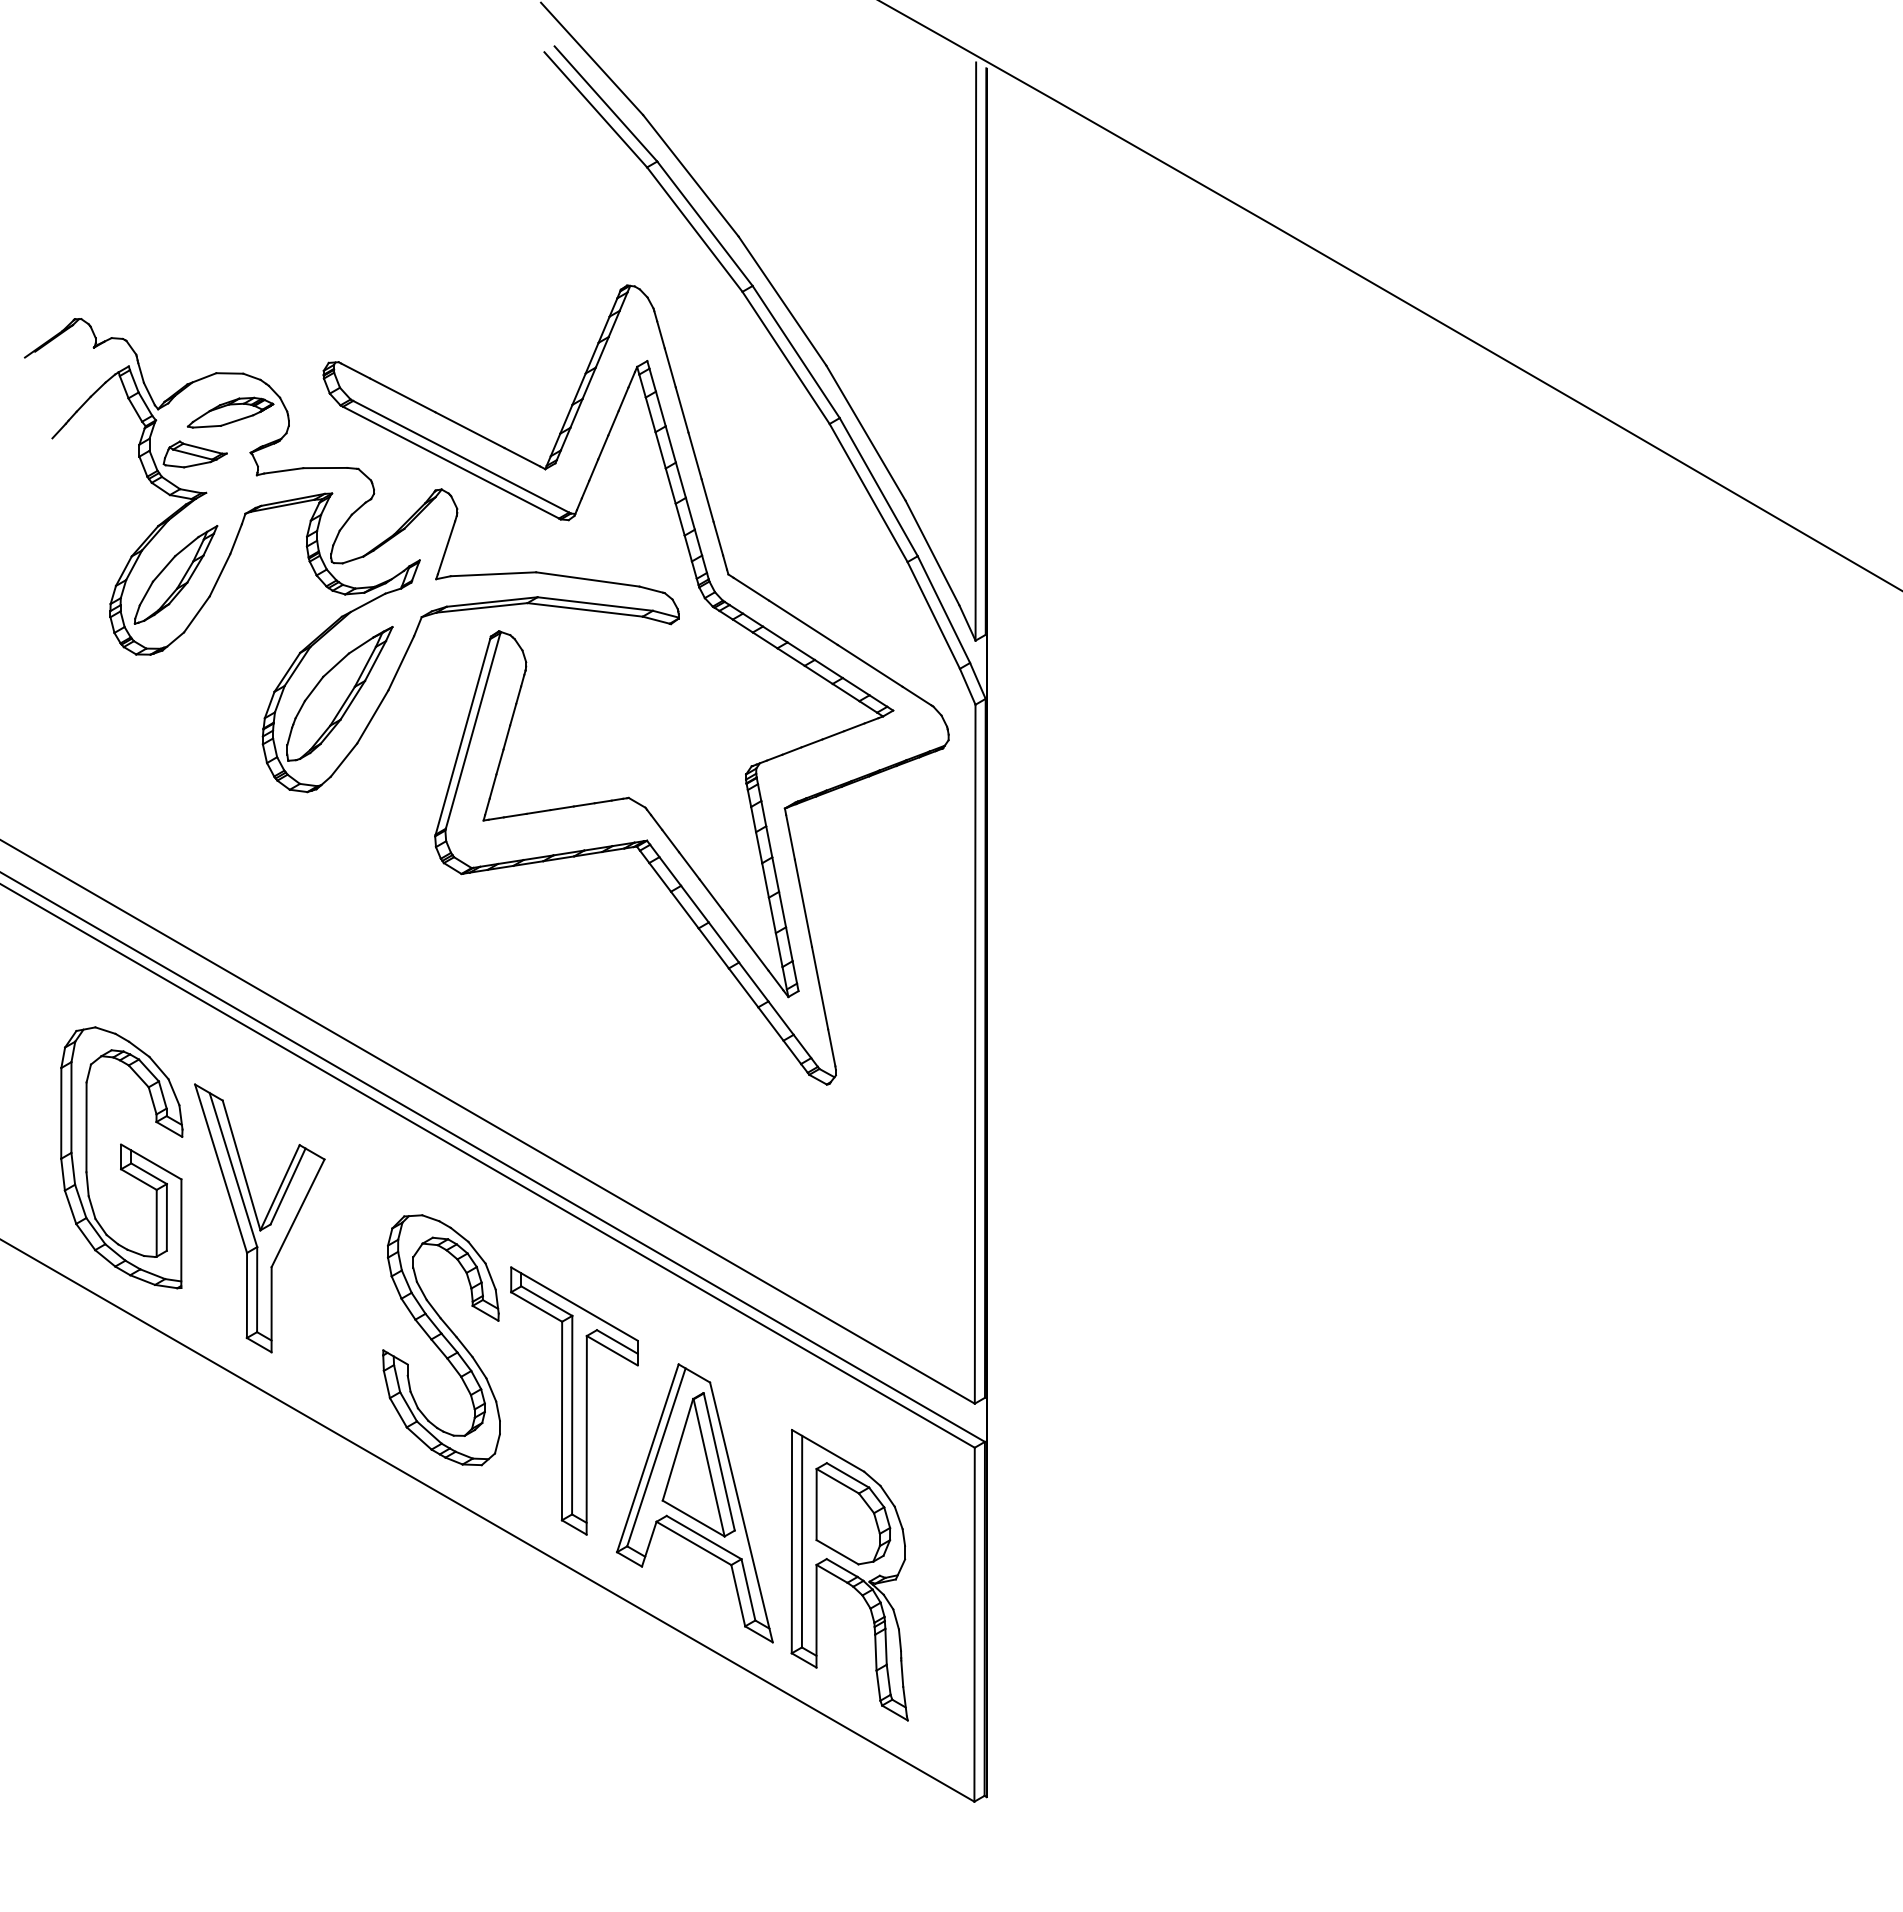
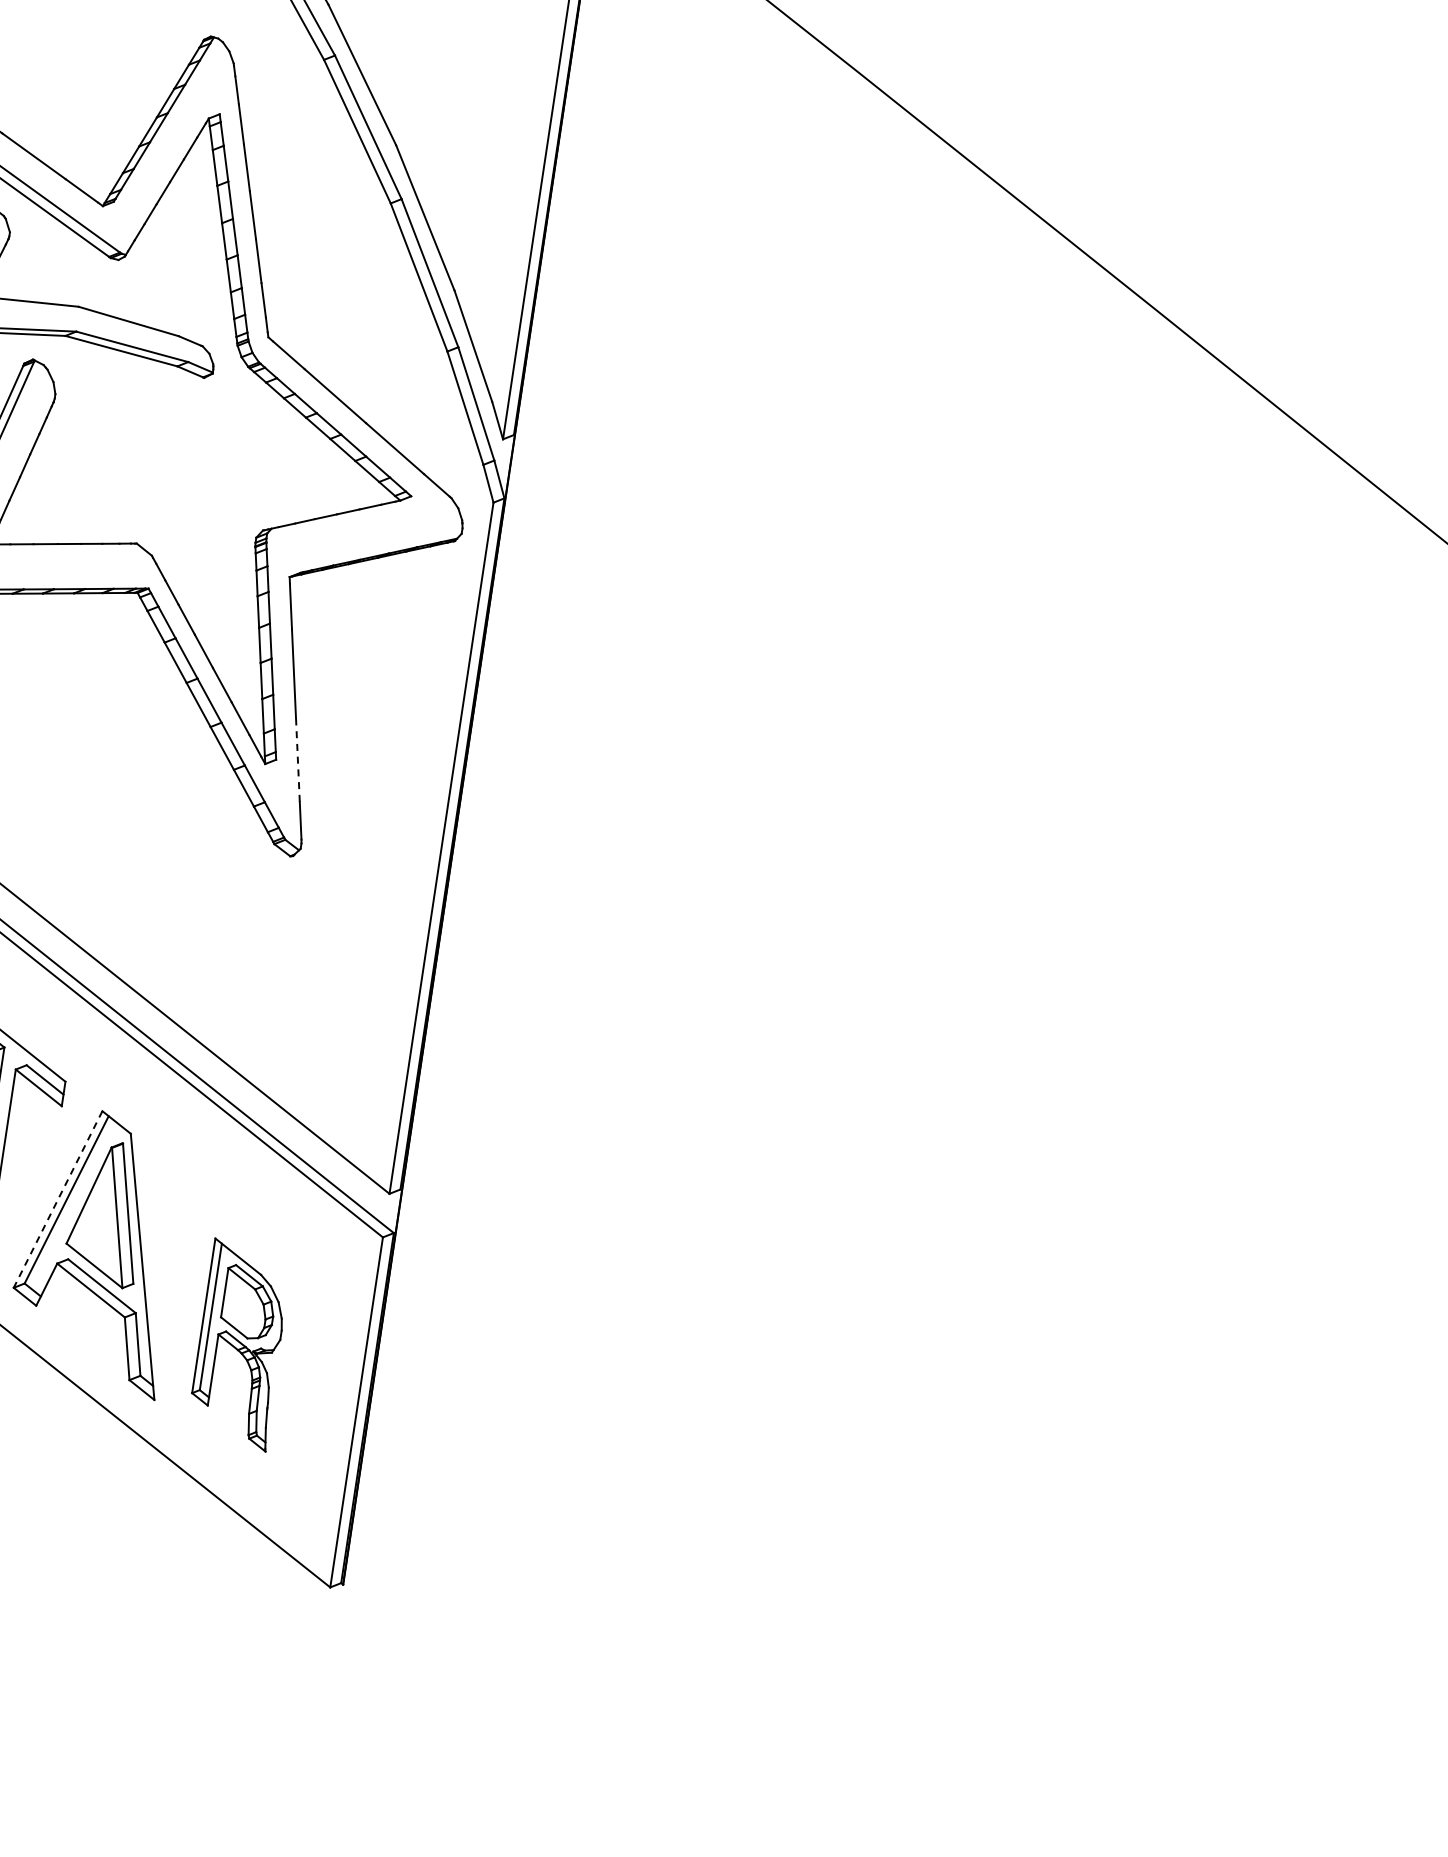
line: (820, 988) -> (298, 760), solid -> dashed
line: (647, 1458) -> (57, 1199), solid -> dashed
part: (849, 1575) -> (240, 1345), size x0.7

